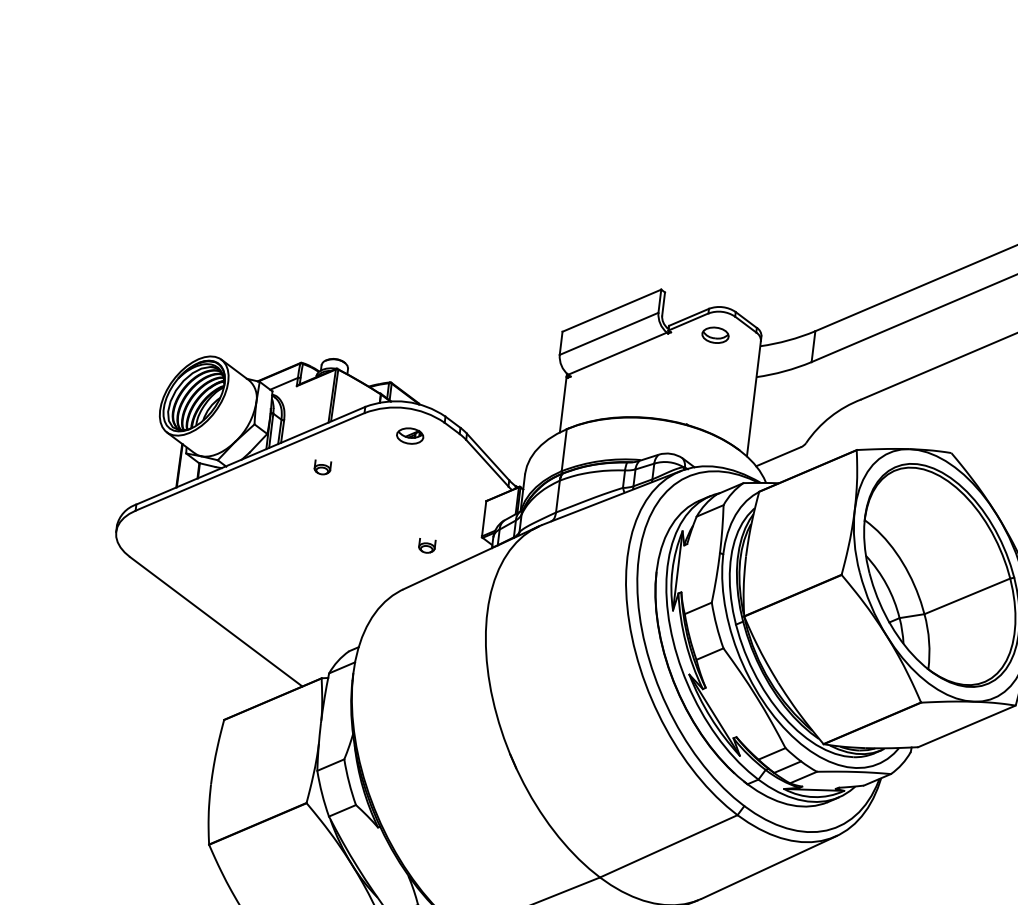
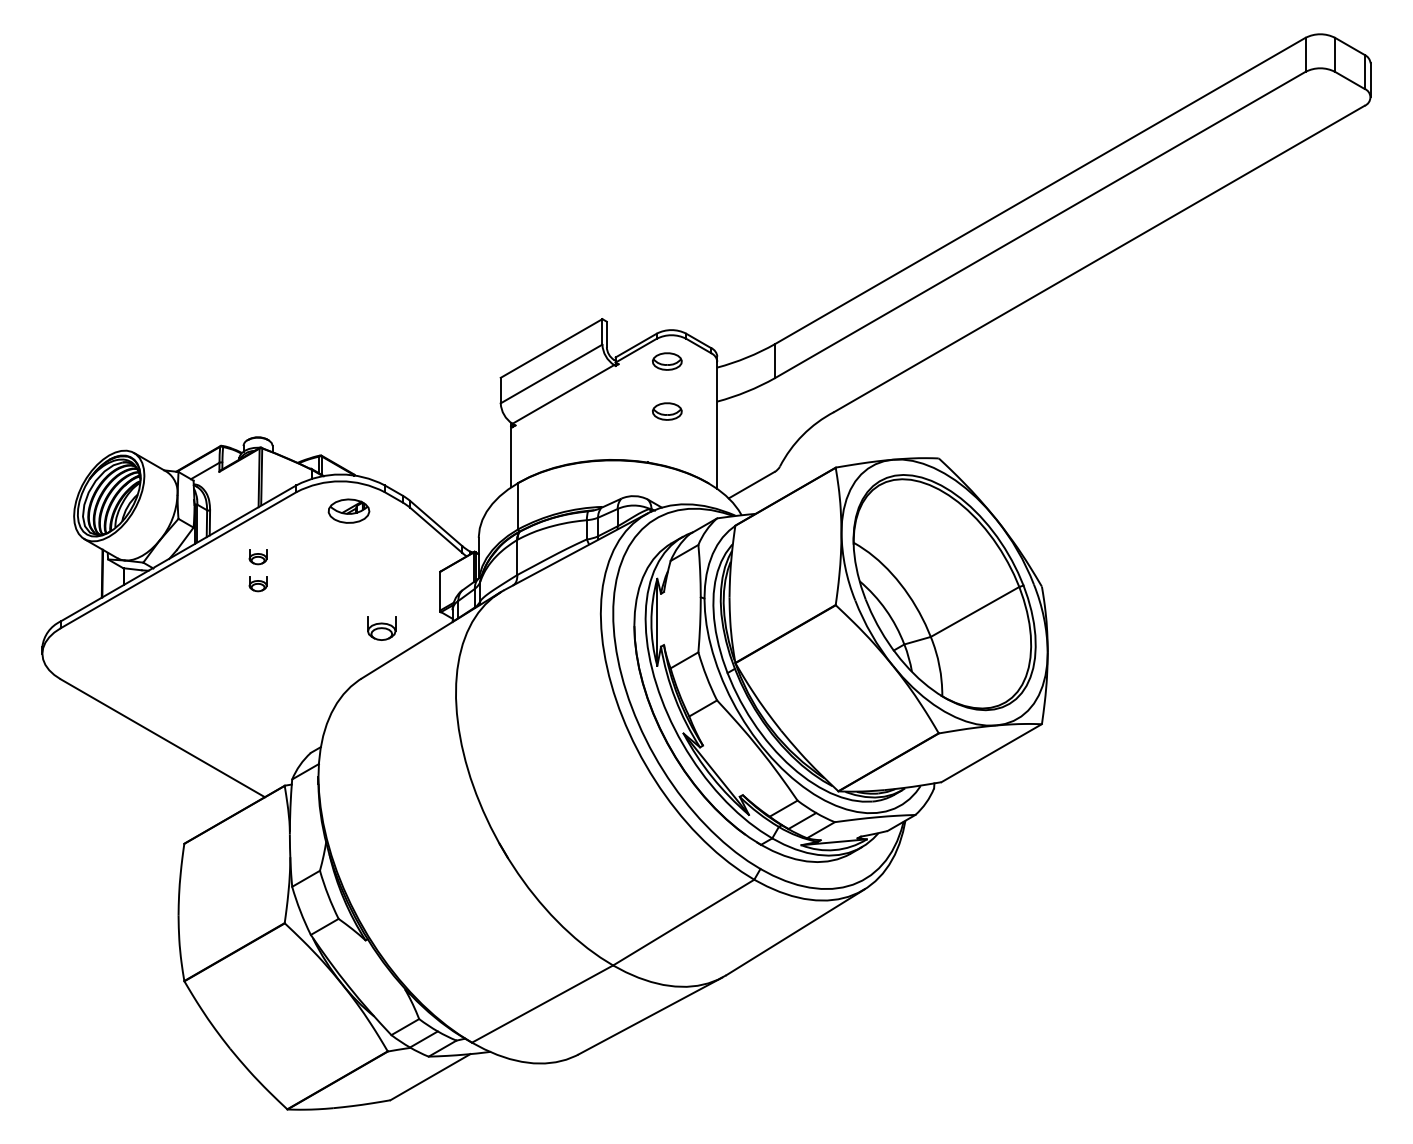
part: (710, 380) -> (667, 411), added
part: (409, 435) -> (348, 510), size x1.4
part: (319, 492) -> (257, 584), added
part: (426, 546) -> (381, 628), size x1.6

